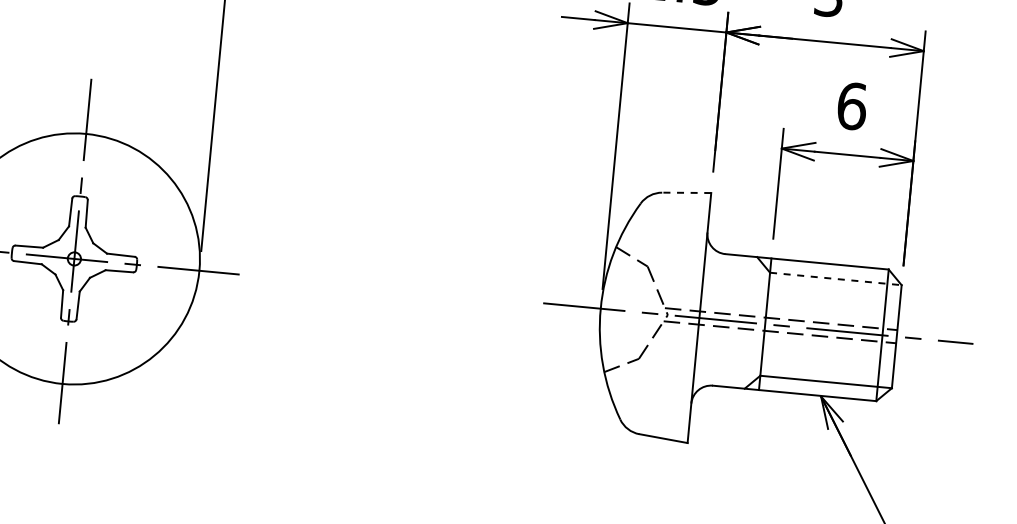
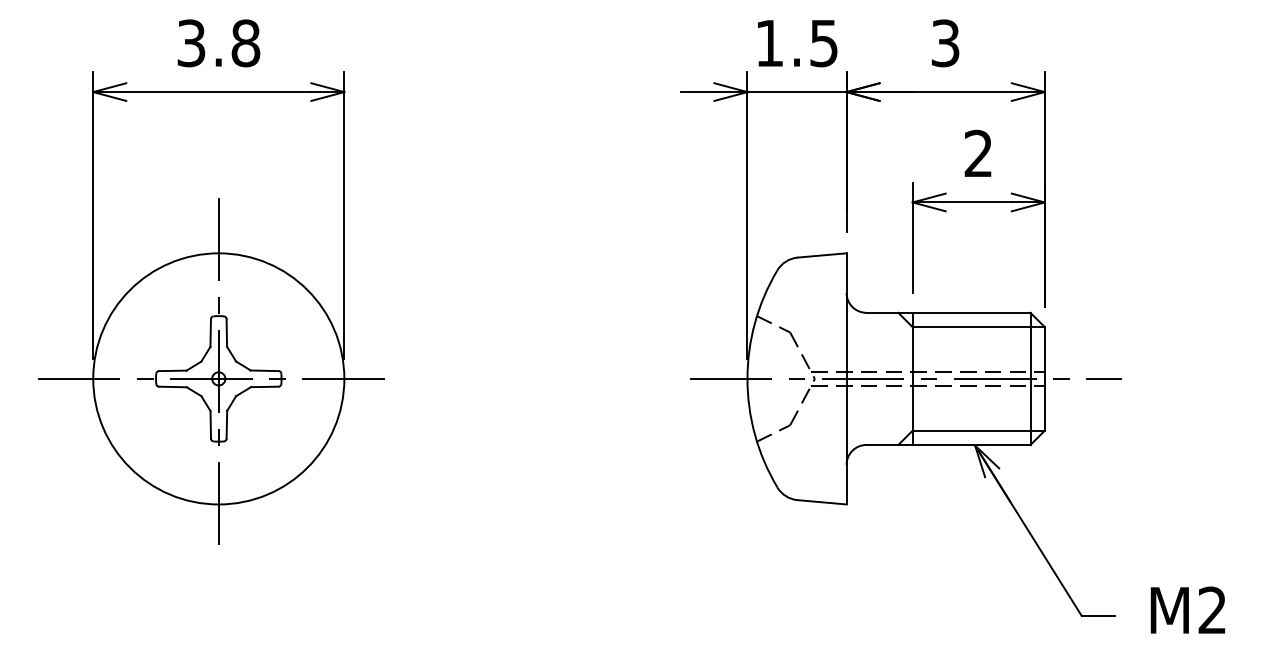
text: (851, 106) -> (978, 153), 6 -> 2
line: (686, 192) -> (821, 255), dashed -> solid
line: (836, 279) -> (979, 327), dashed -> solid

